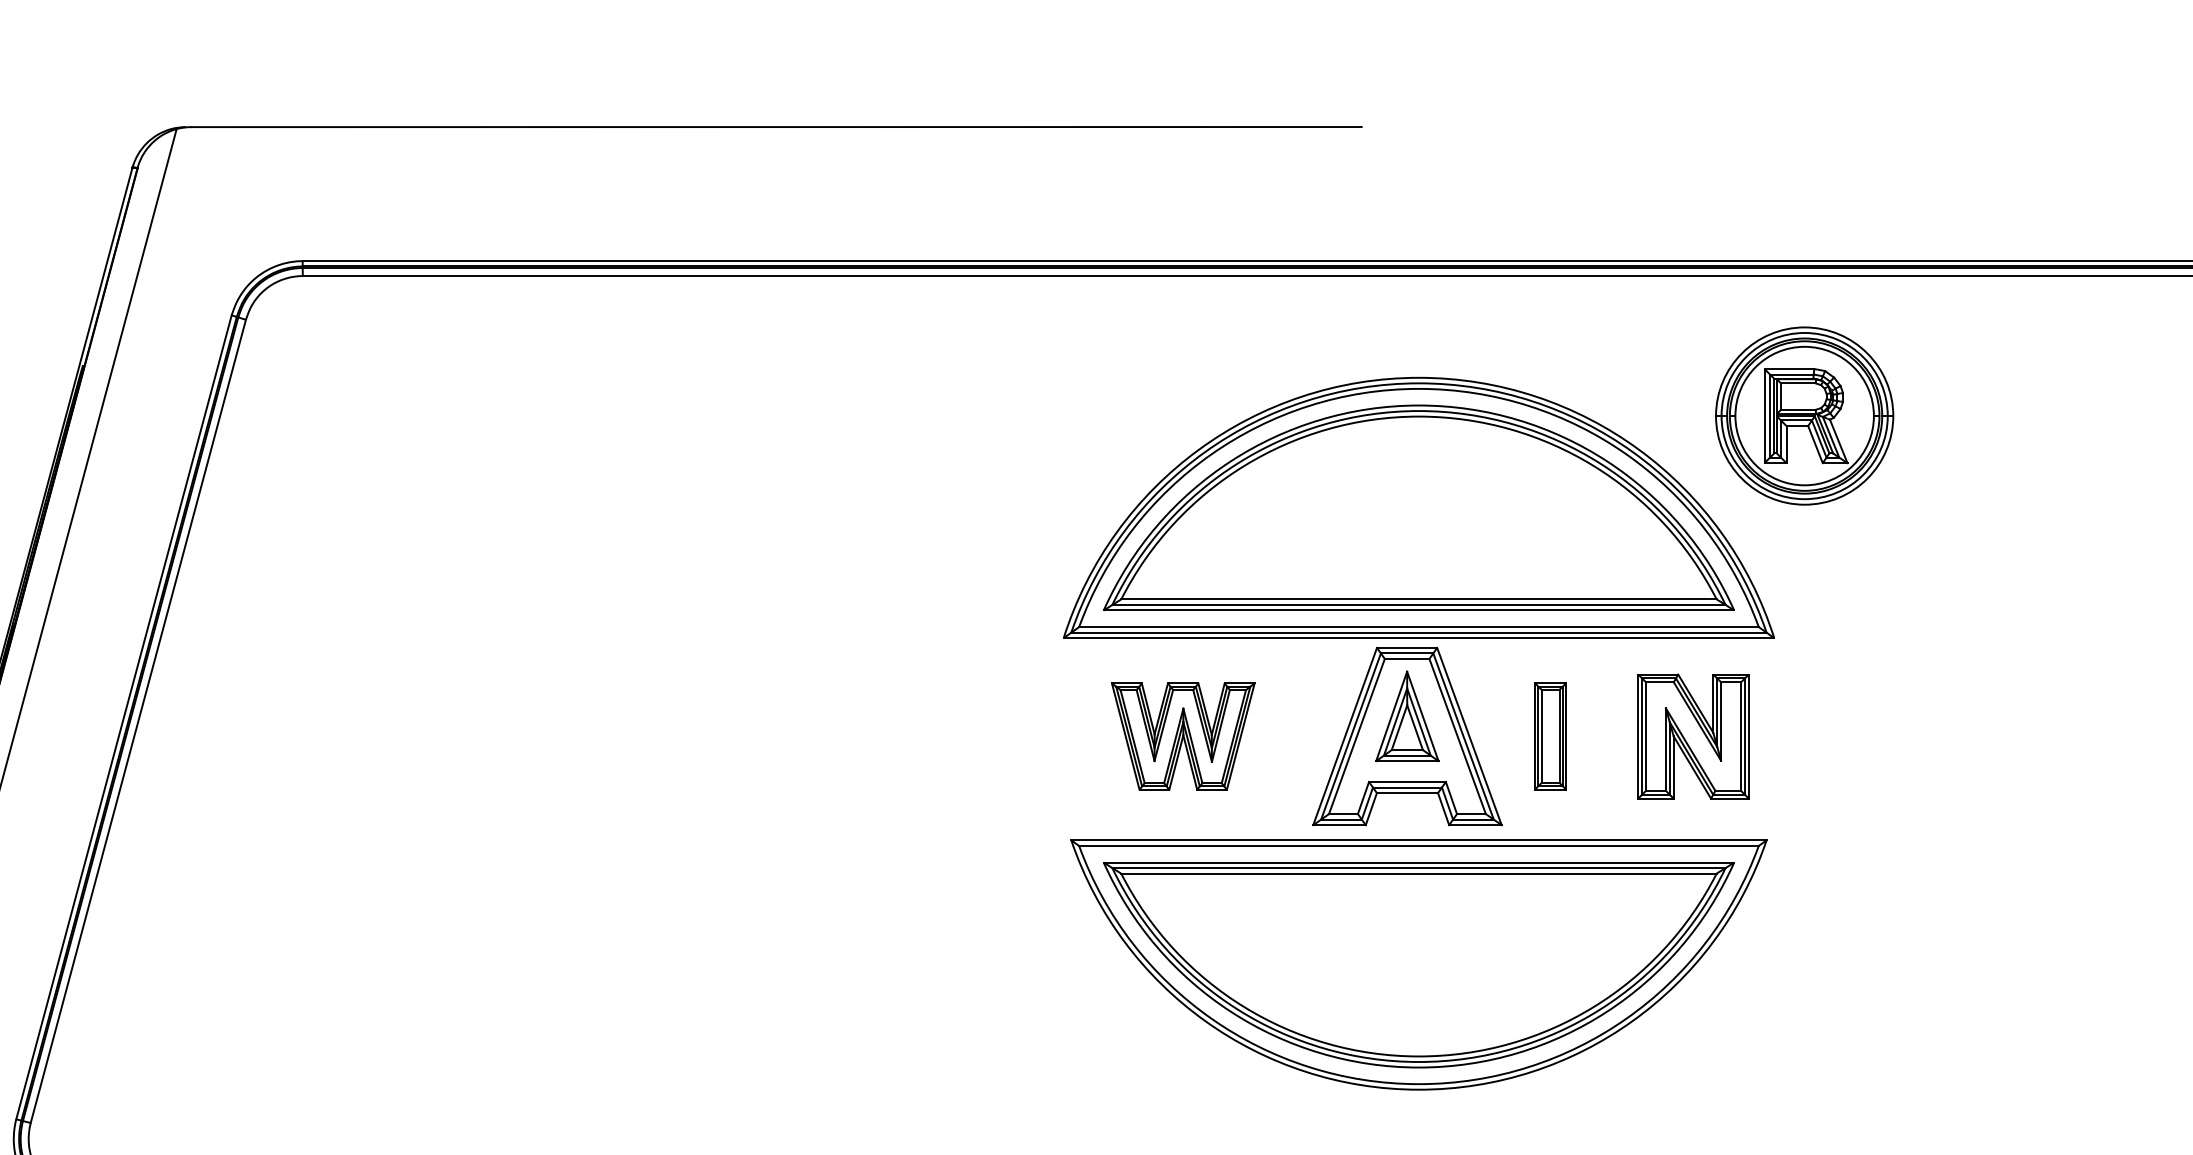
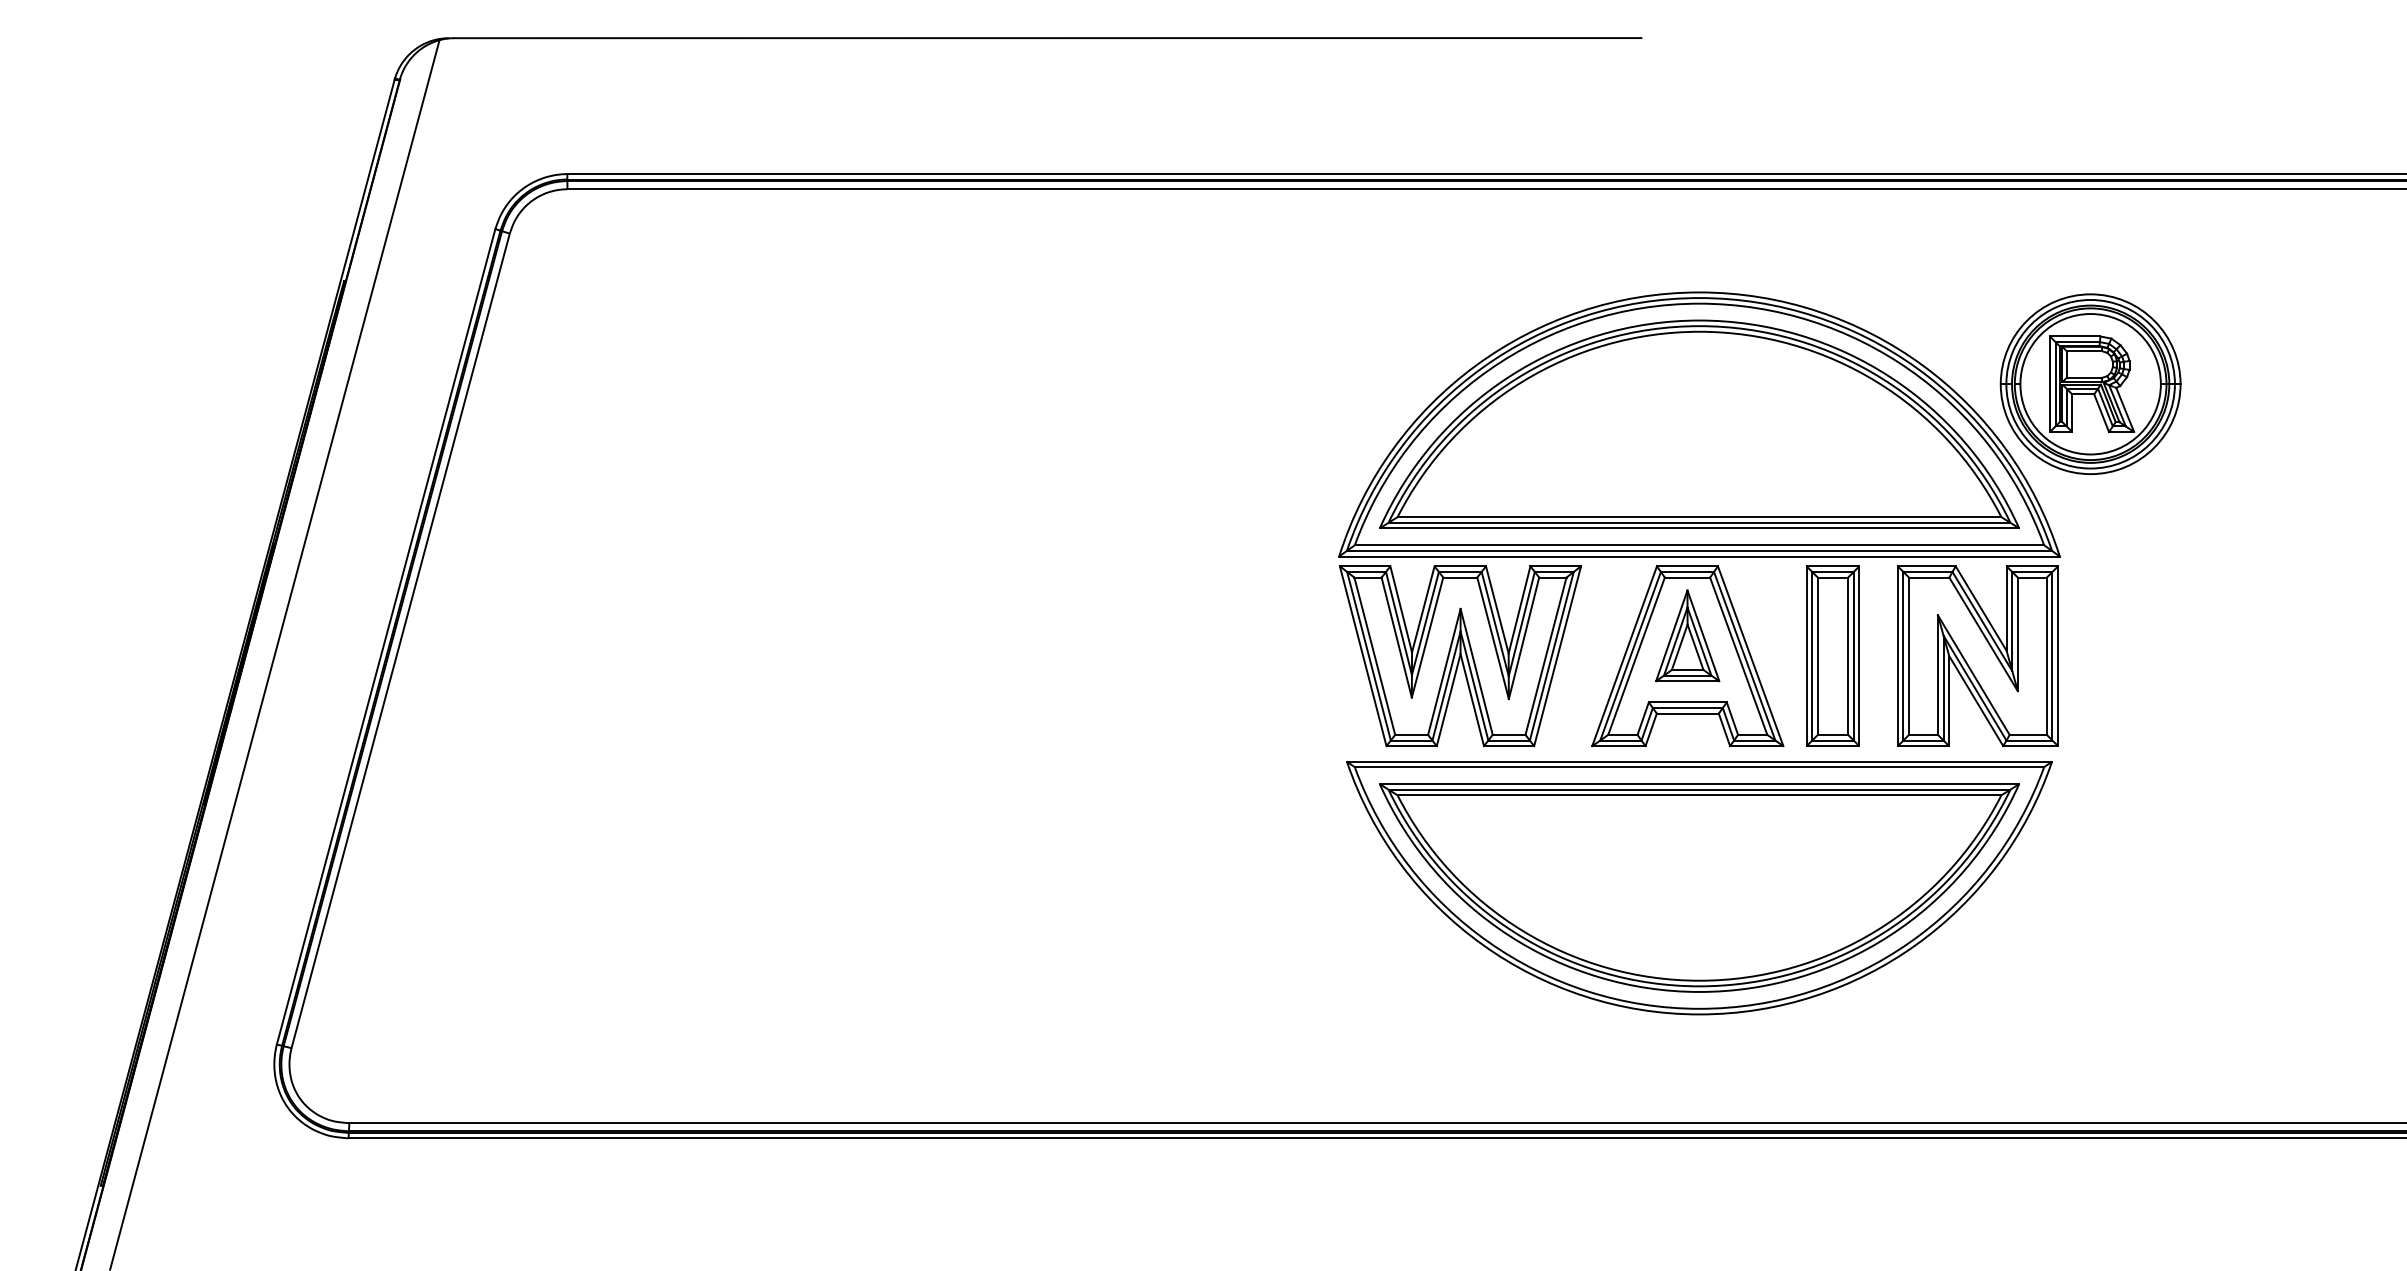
part: (1804, 415) -> (2090, 383), moved
part: (1550, 735) -> (1832, 655), size x1.67
part: (1183, 736) -> (1460, 656), size x1.67
part: (1693, 736) -> (1977, 656), size x1.43

